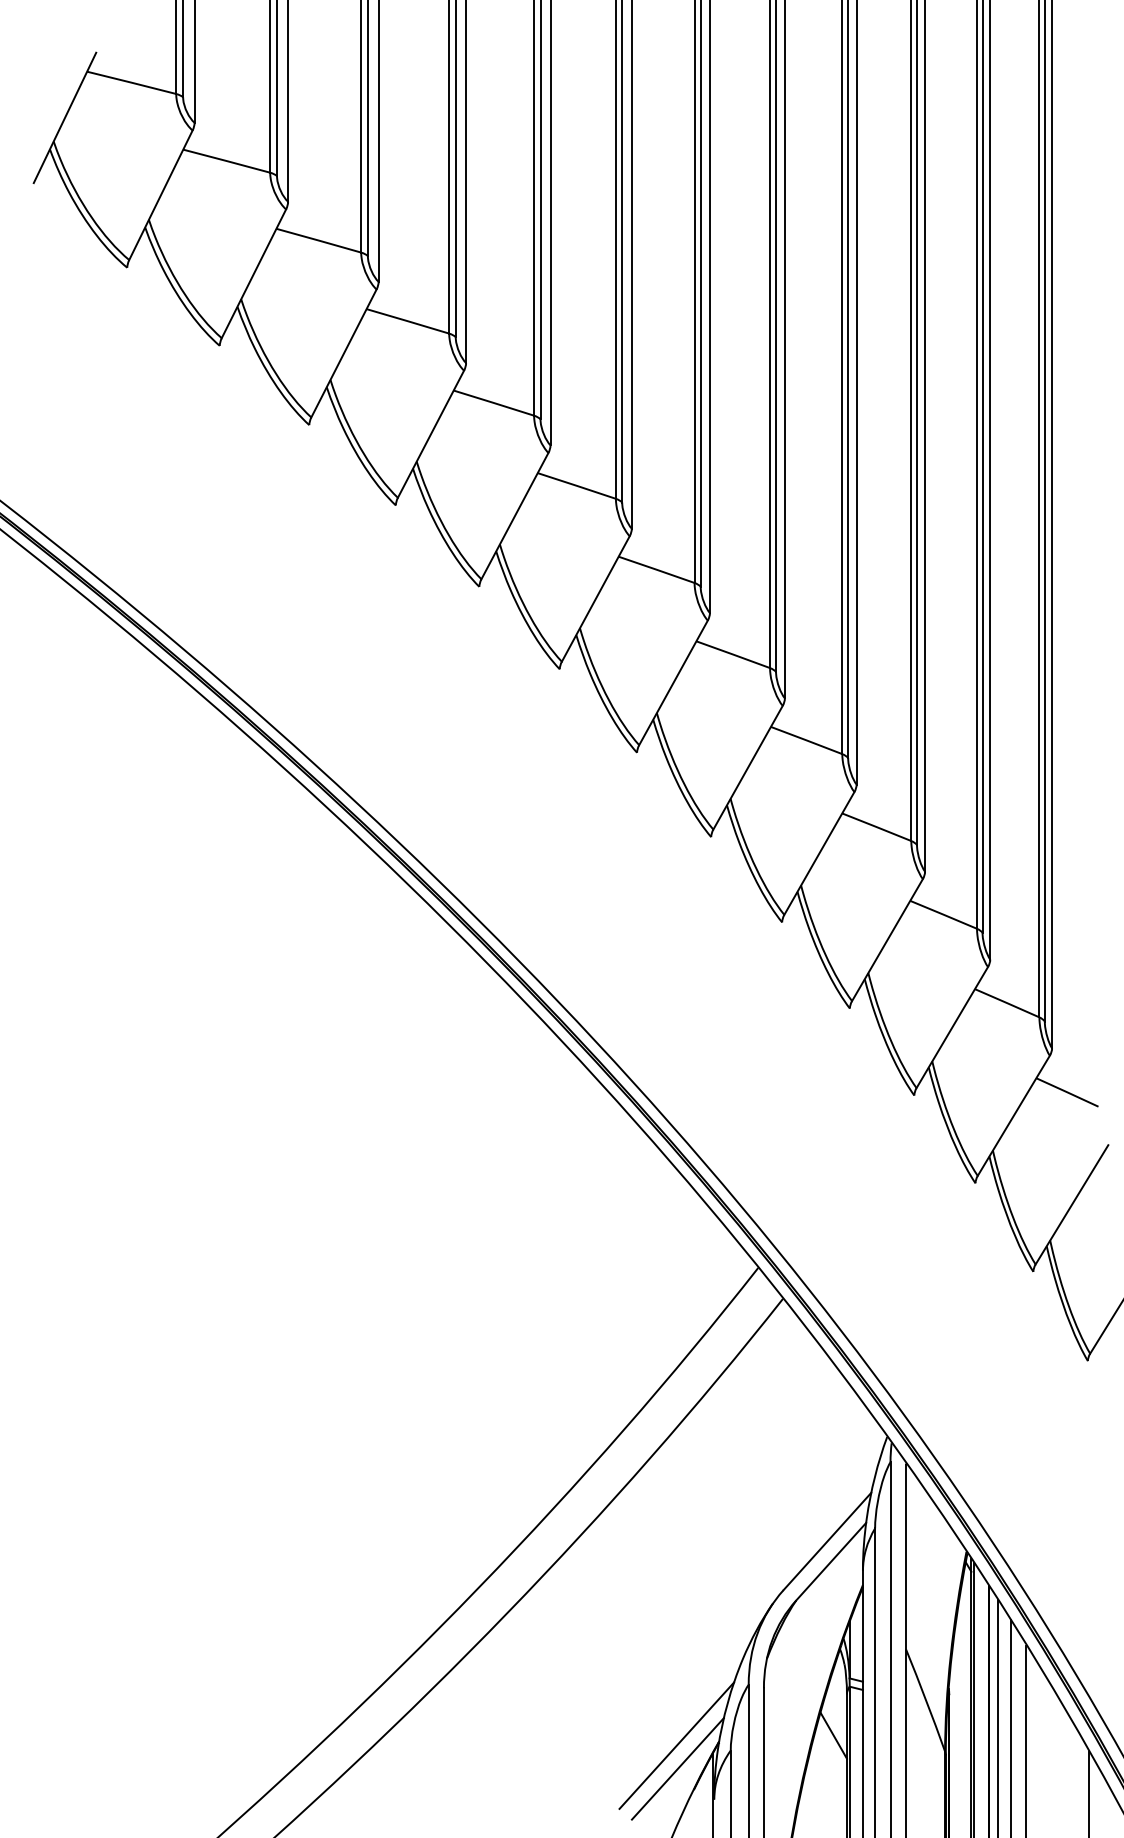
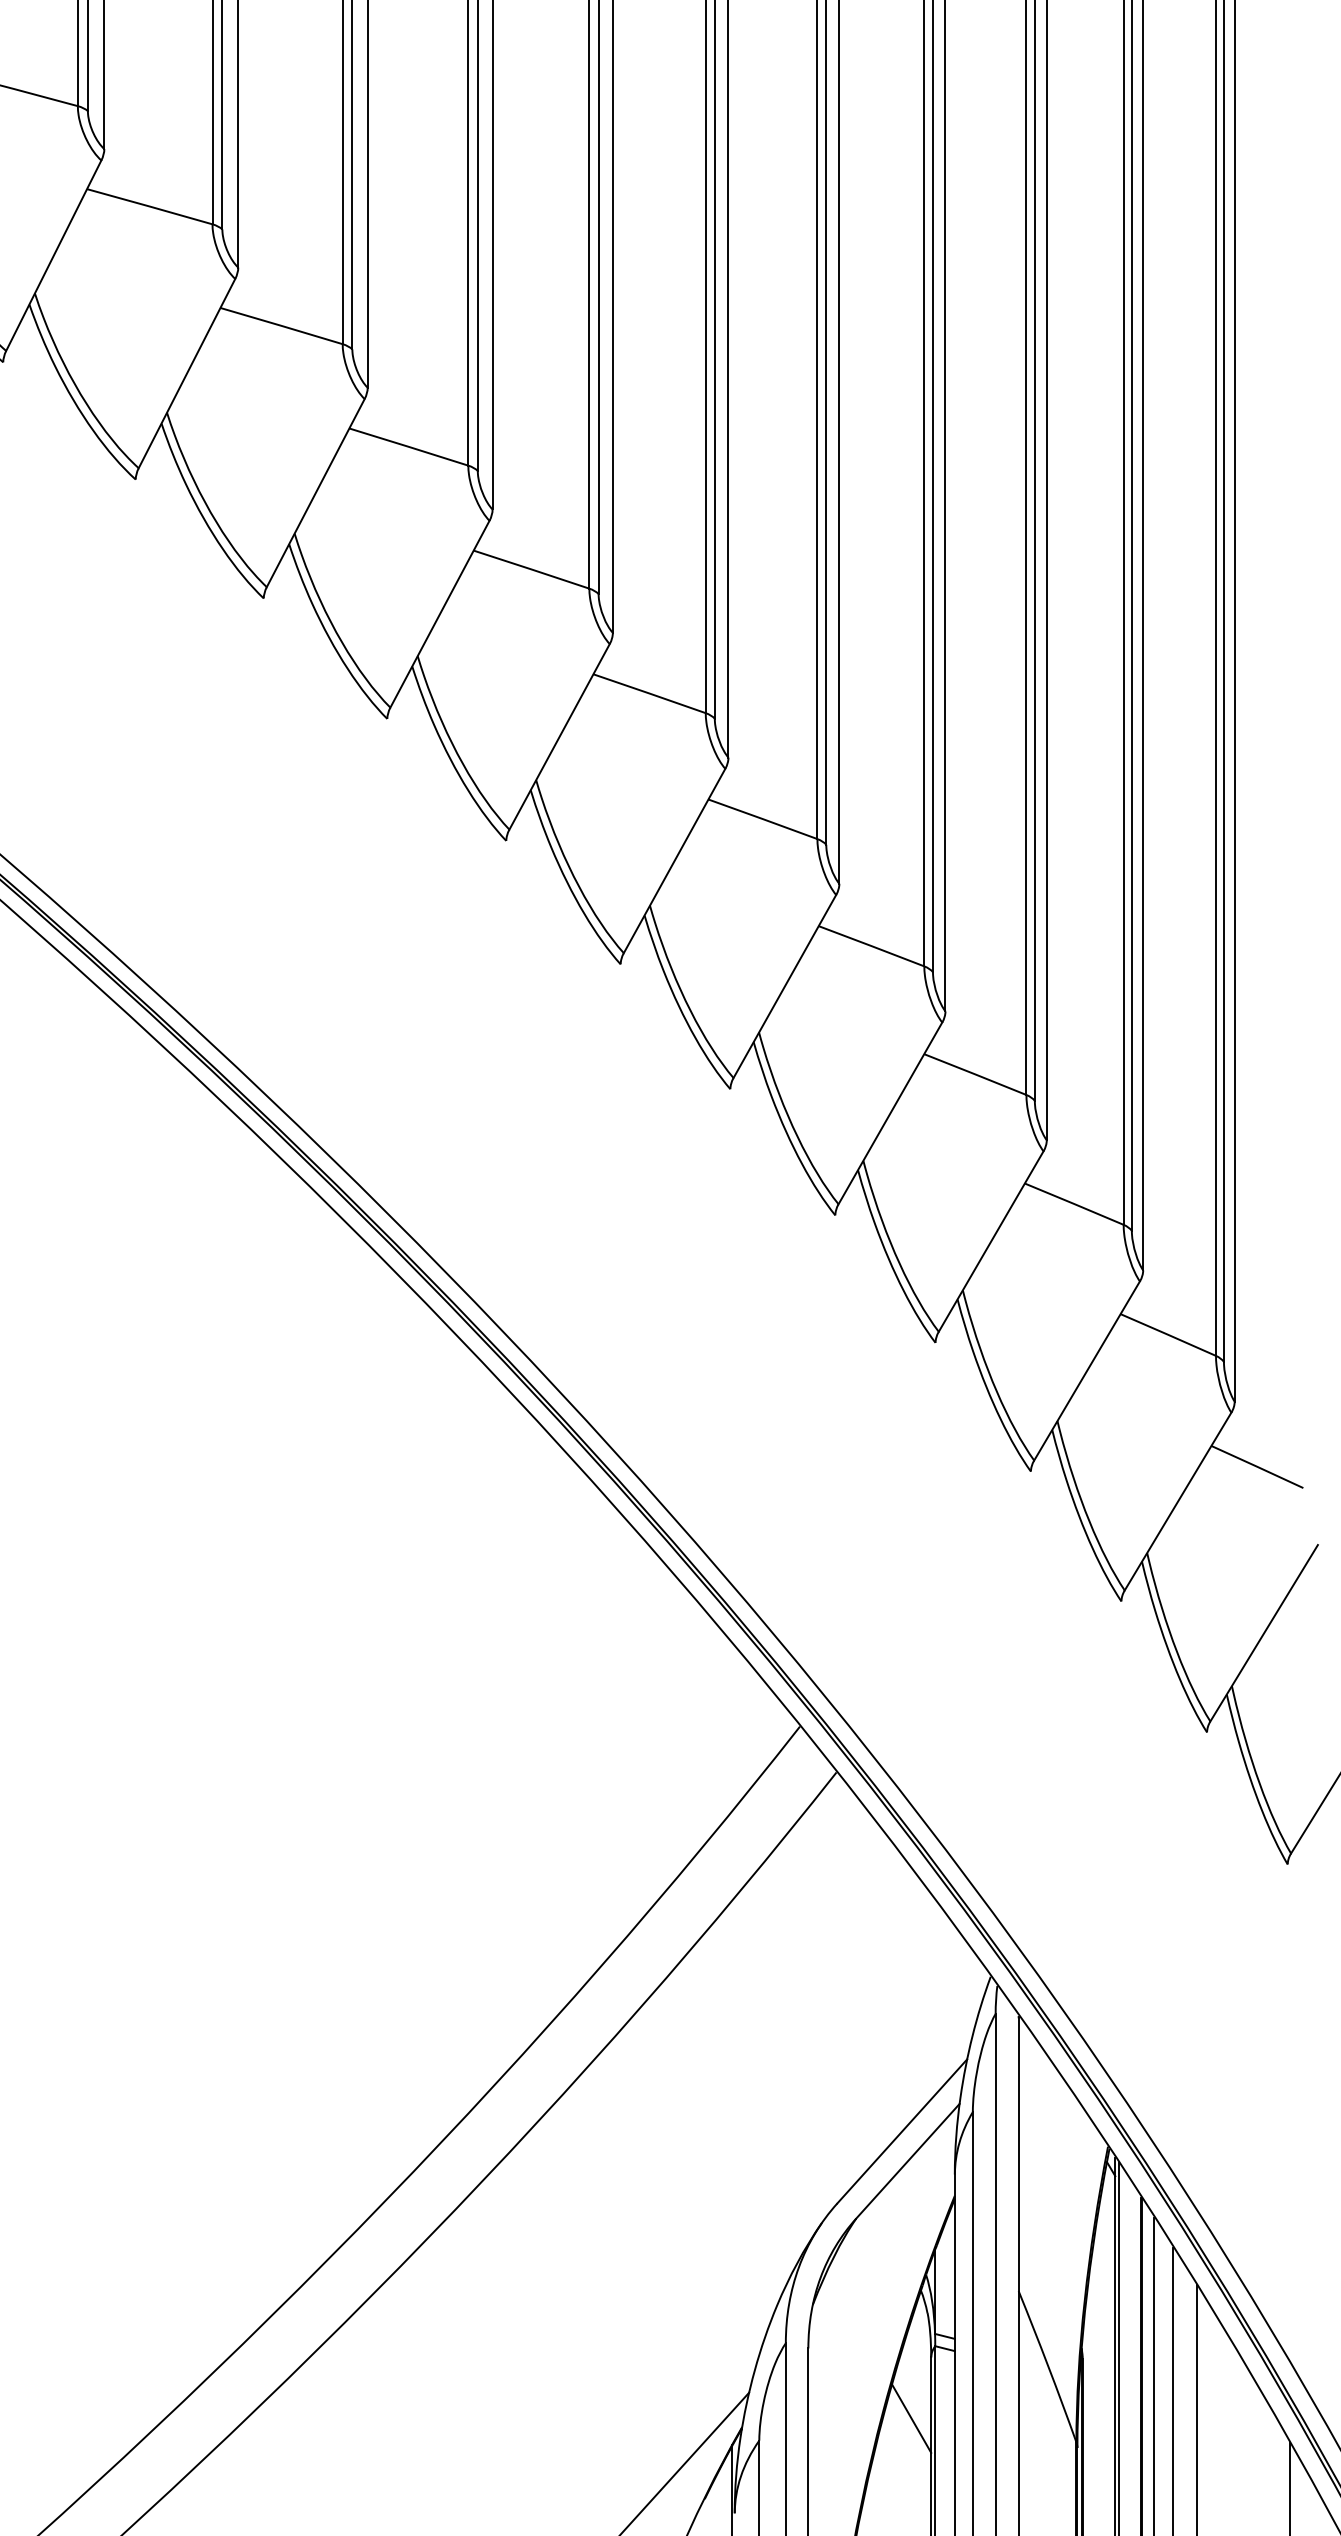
line: (676, 1745) -> (678, 2433), removed

